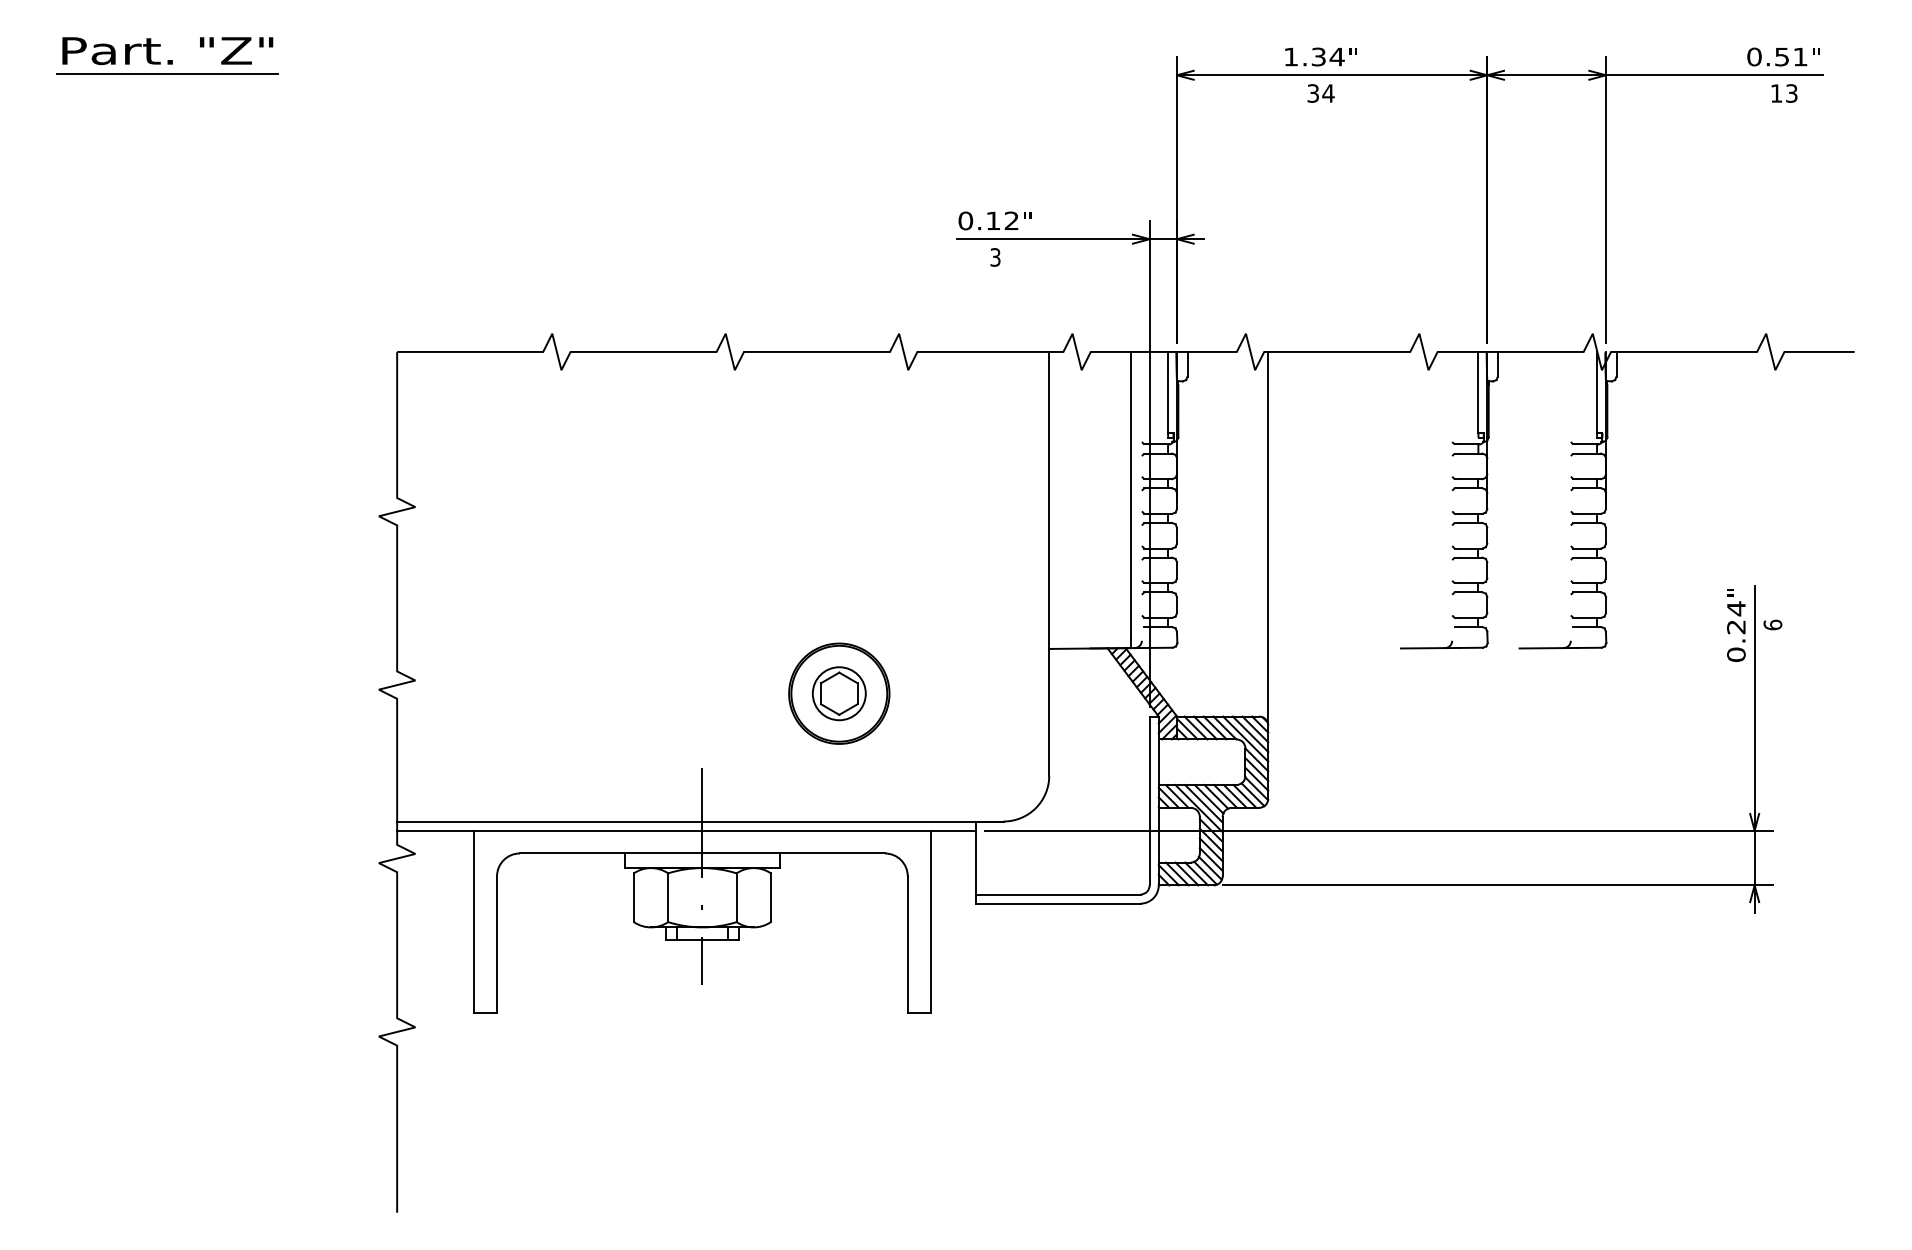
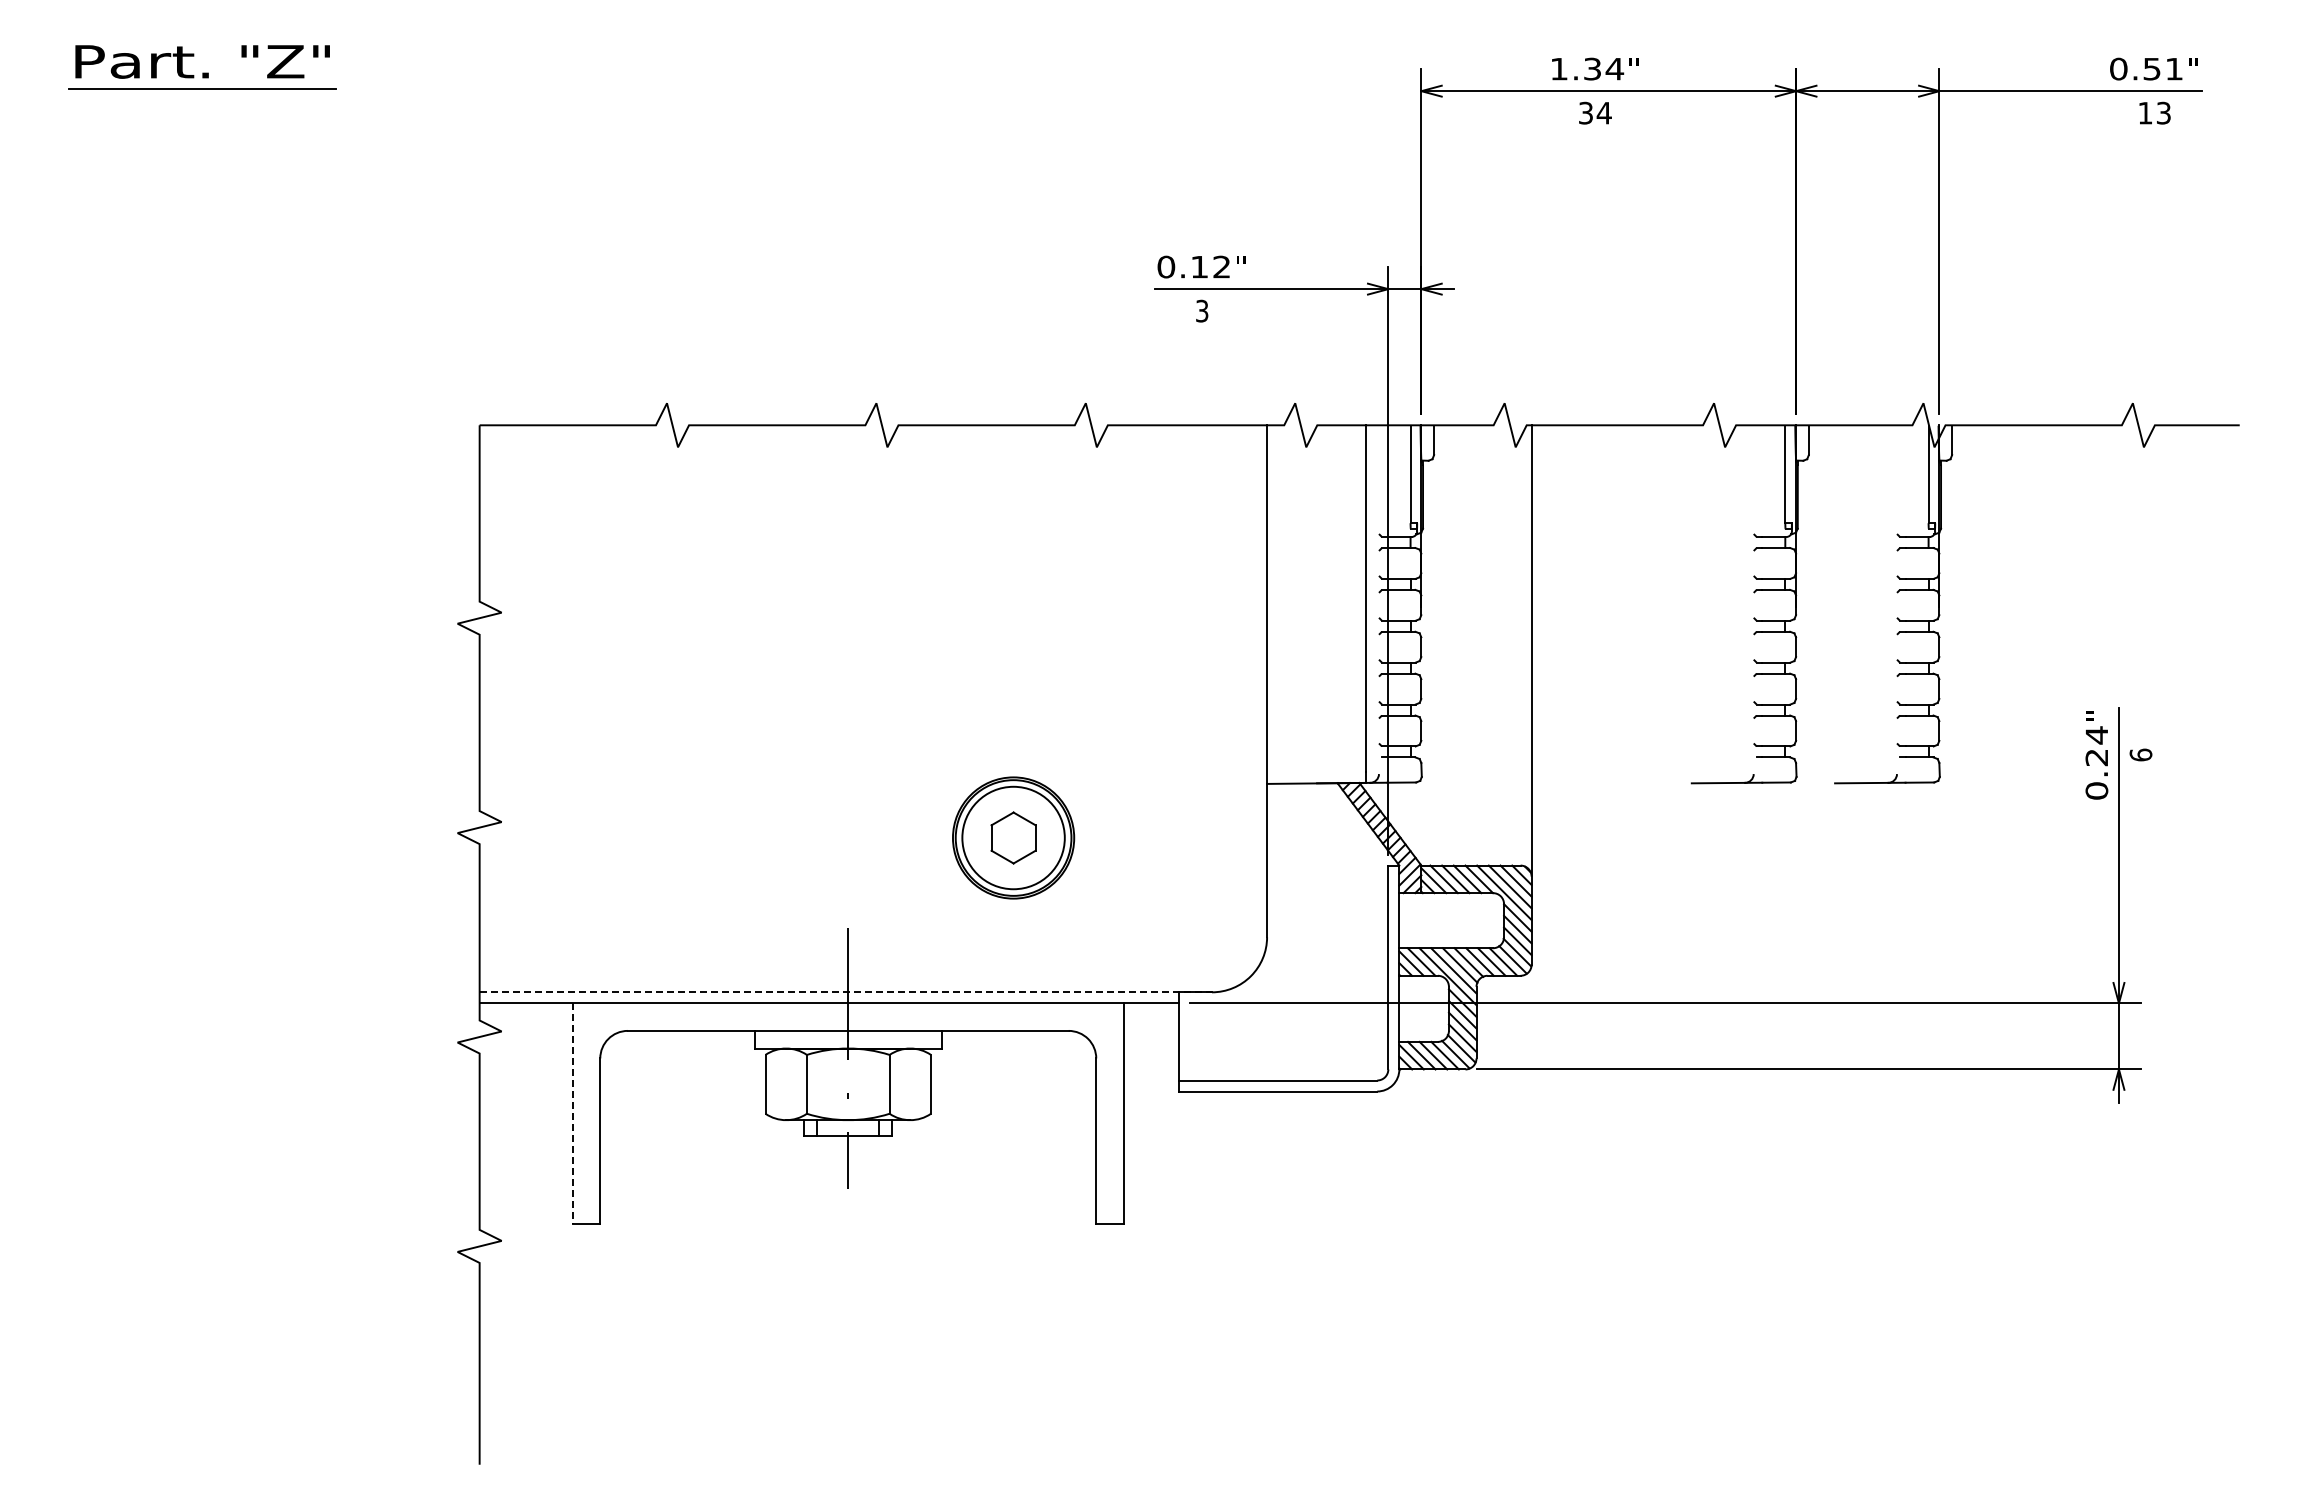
circle: (839, 694) -> (1013, 838), size x1.6
line: (700, 821) -> (846, 992), solid -> dashed
line: (474, 922) -> (572, 1114), solid -> dashed

